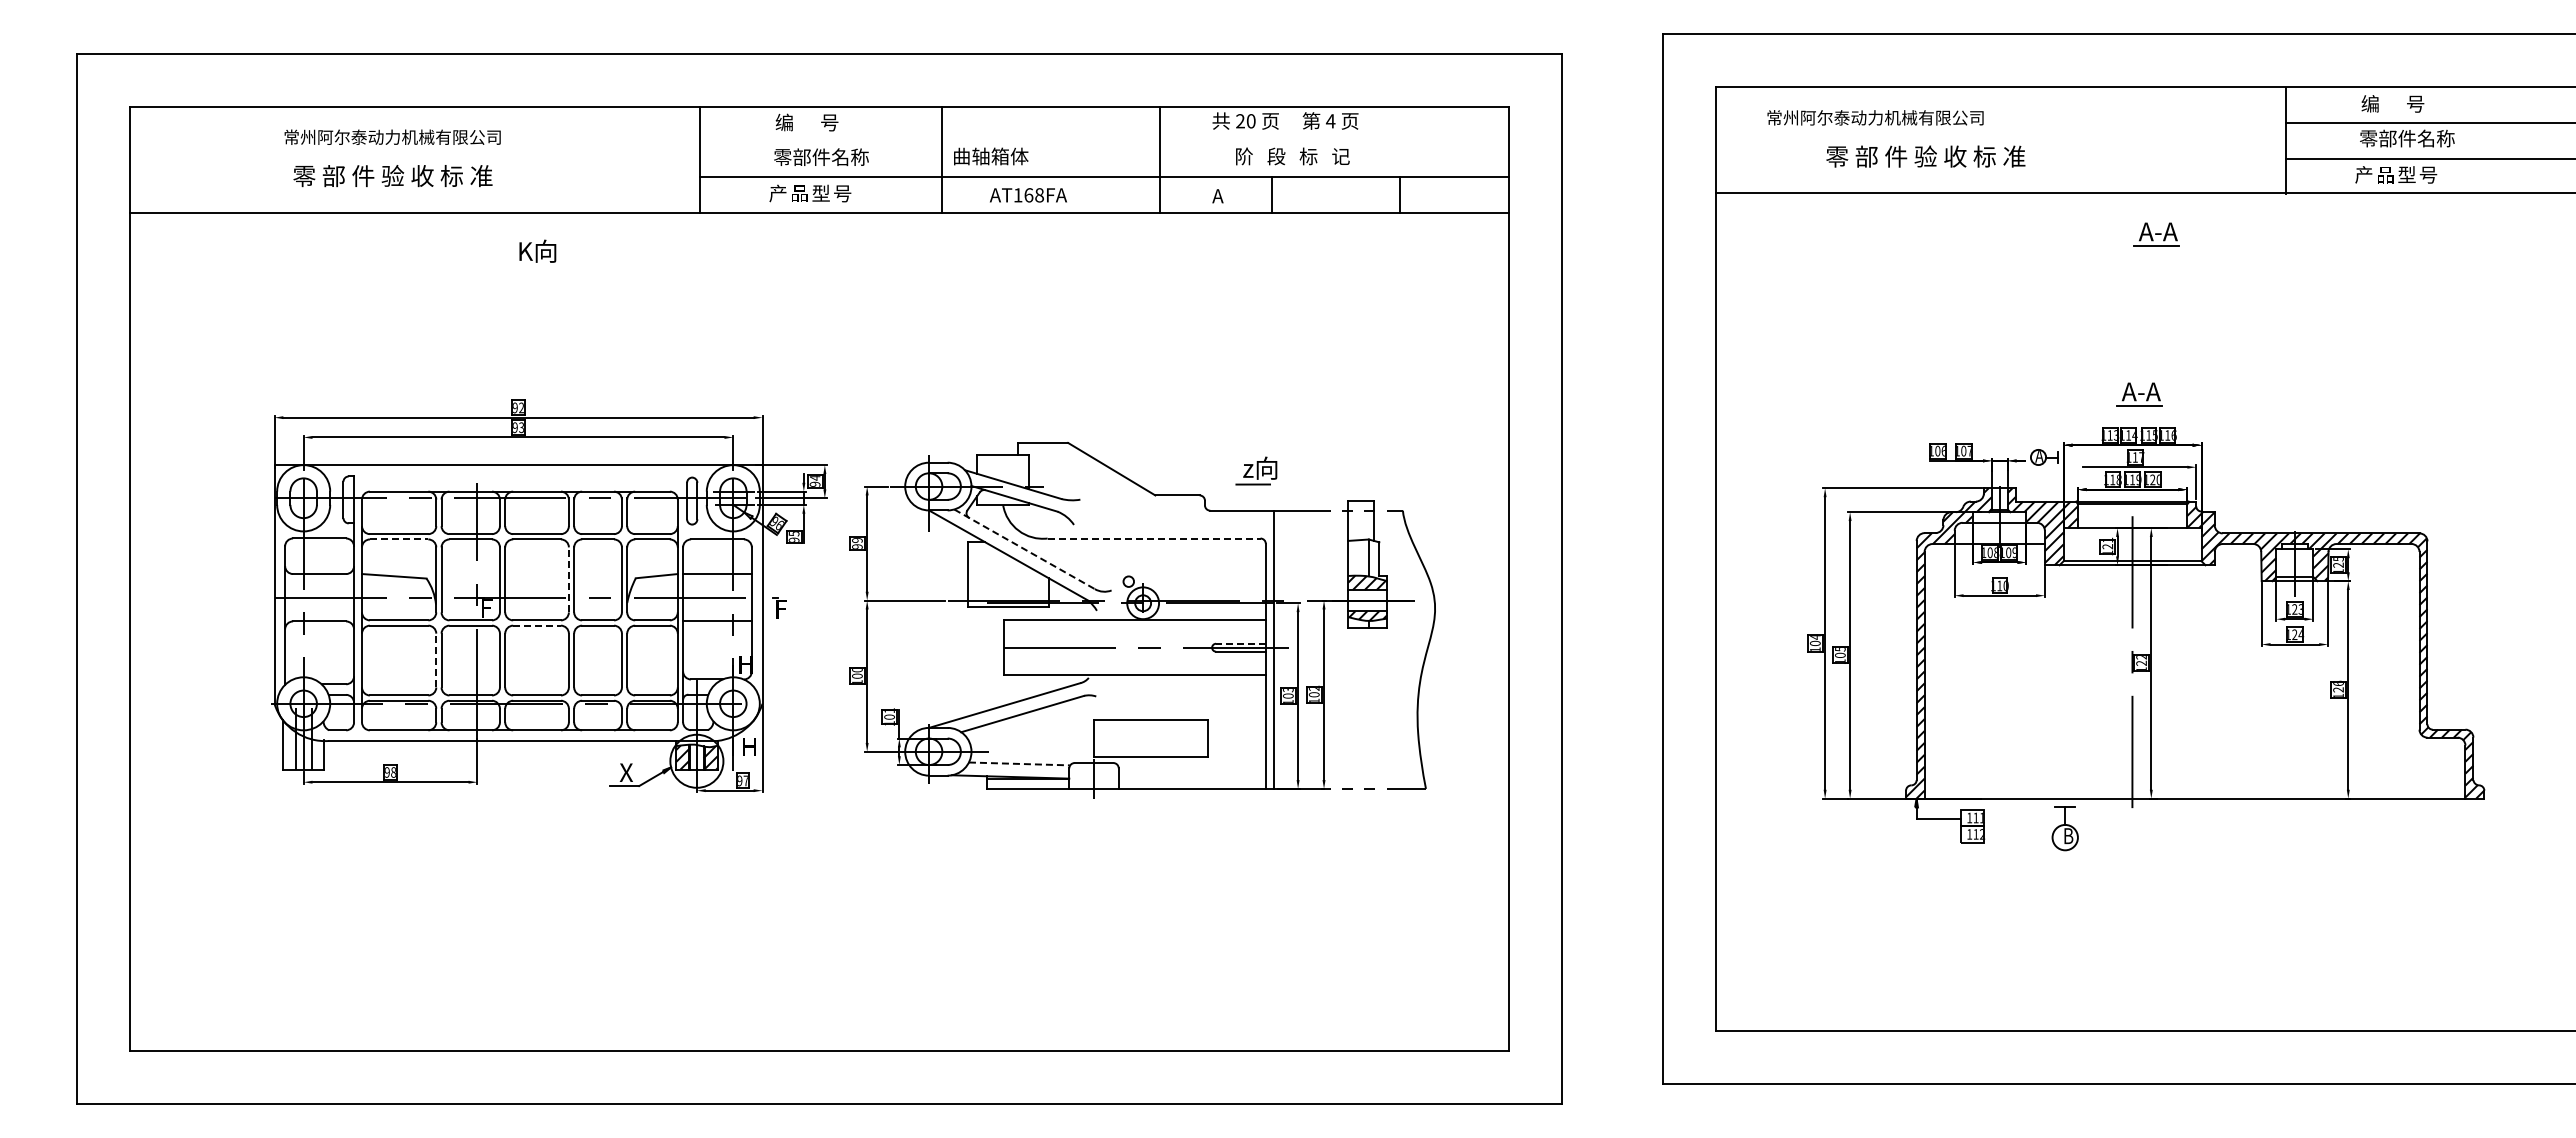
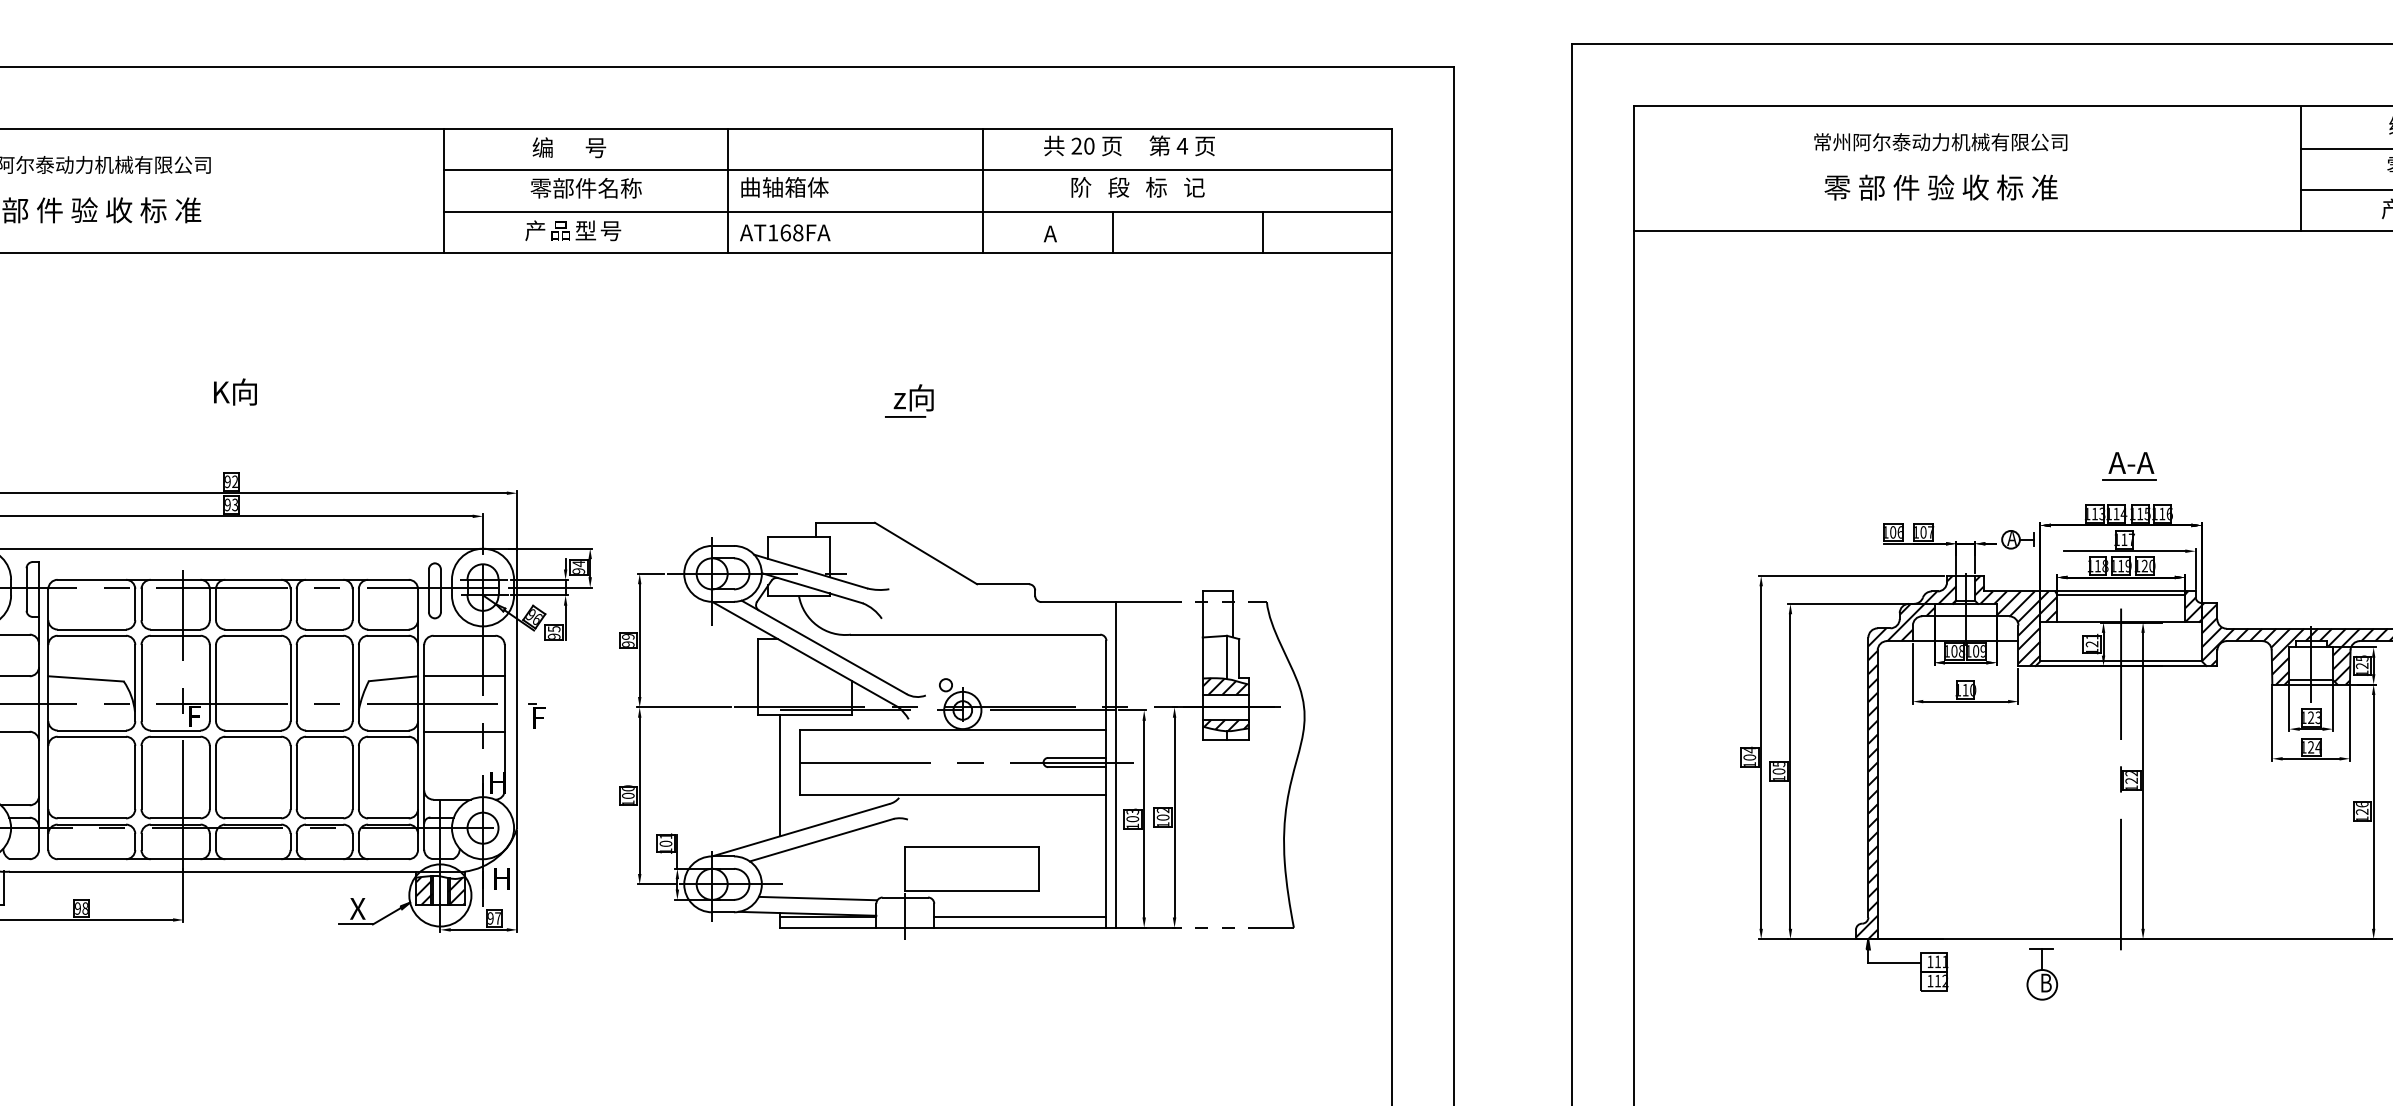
text: (1875, 117) -> (1940, 141), moved
line: (1104, 141) -> (917, 169), added
text: (1925, 156) -> (1940, 187), moved
text: (1028, 195) -> (785, 233), moved
part: (2156, 234) -> (2149, 278), removed
text: (537, 250) -> (235, 391), moved
part: (1256, 470) -> (909, 400), moved
line: (1154, 538) -> (976, 634), dashed -> solid
line: (399, 539) -> (92, 635), dashed -> solid
line: (1024, 549) -> (823, 647), dashed -> solid
line: (568, 579) -> (290, 682), dashed -> solid
line: (537, 625) -> (253, 736), dashed -> solid
line: (1240, 643) -> (1076, 757), dashed -> solid
line: (986, 658) -> (779, 775), added
line: (436, 660) -> (135, 777), dashed -> solid
line: (1019, 763) -> (818, 898), dashed -> solid
line: (1191, 779) -> (1019, 916), added

